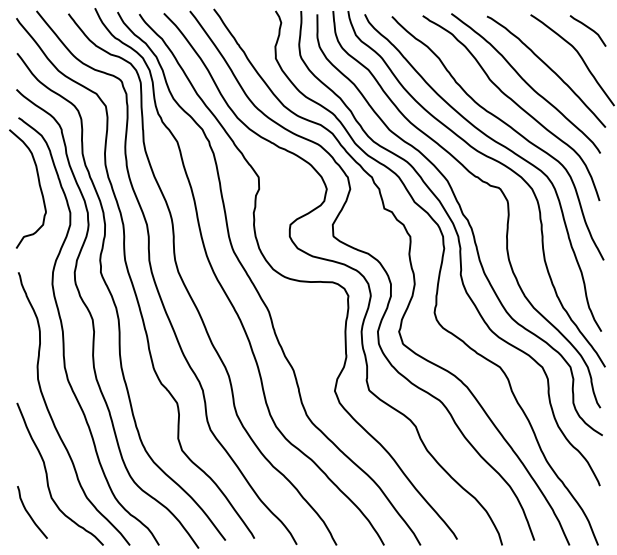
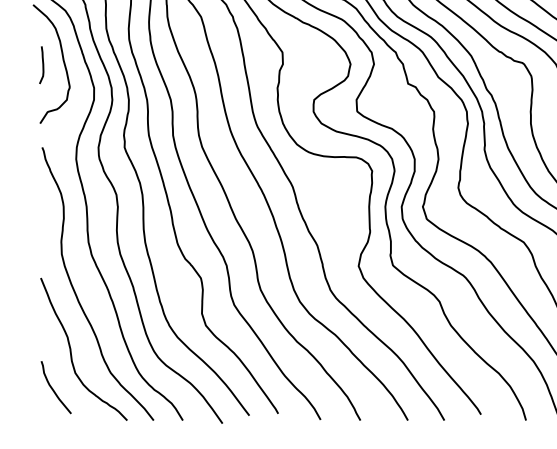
curve: (18, 189) -> (42, 64), added

